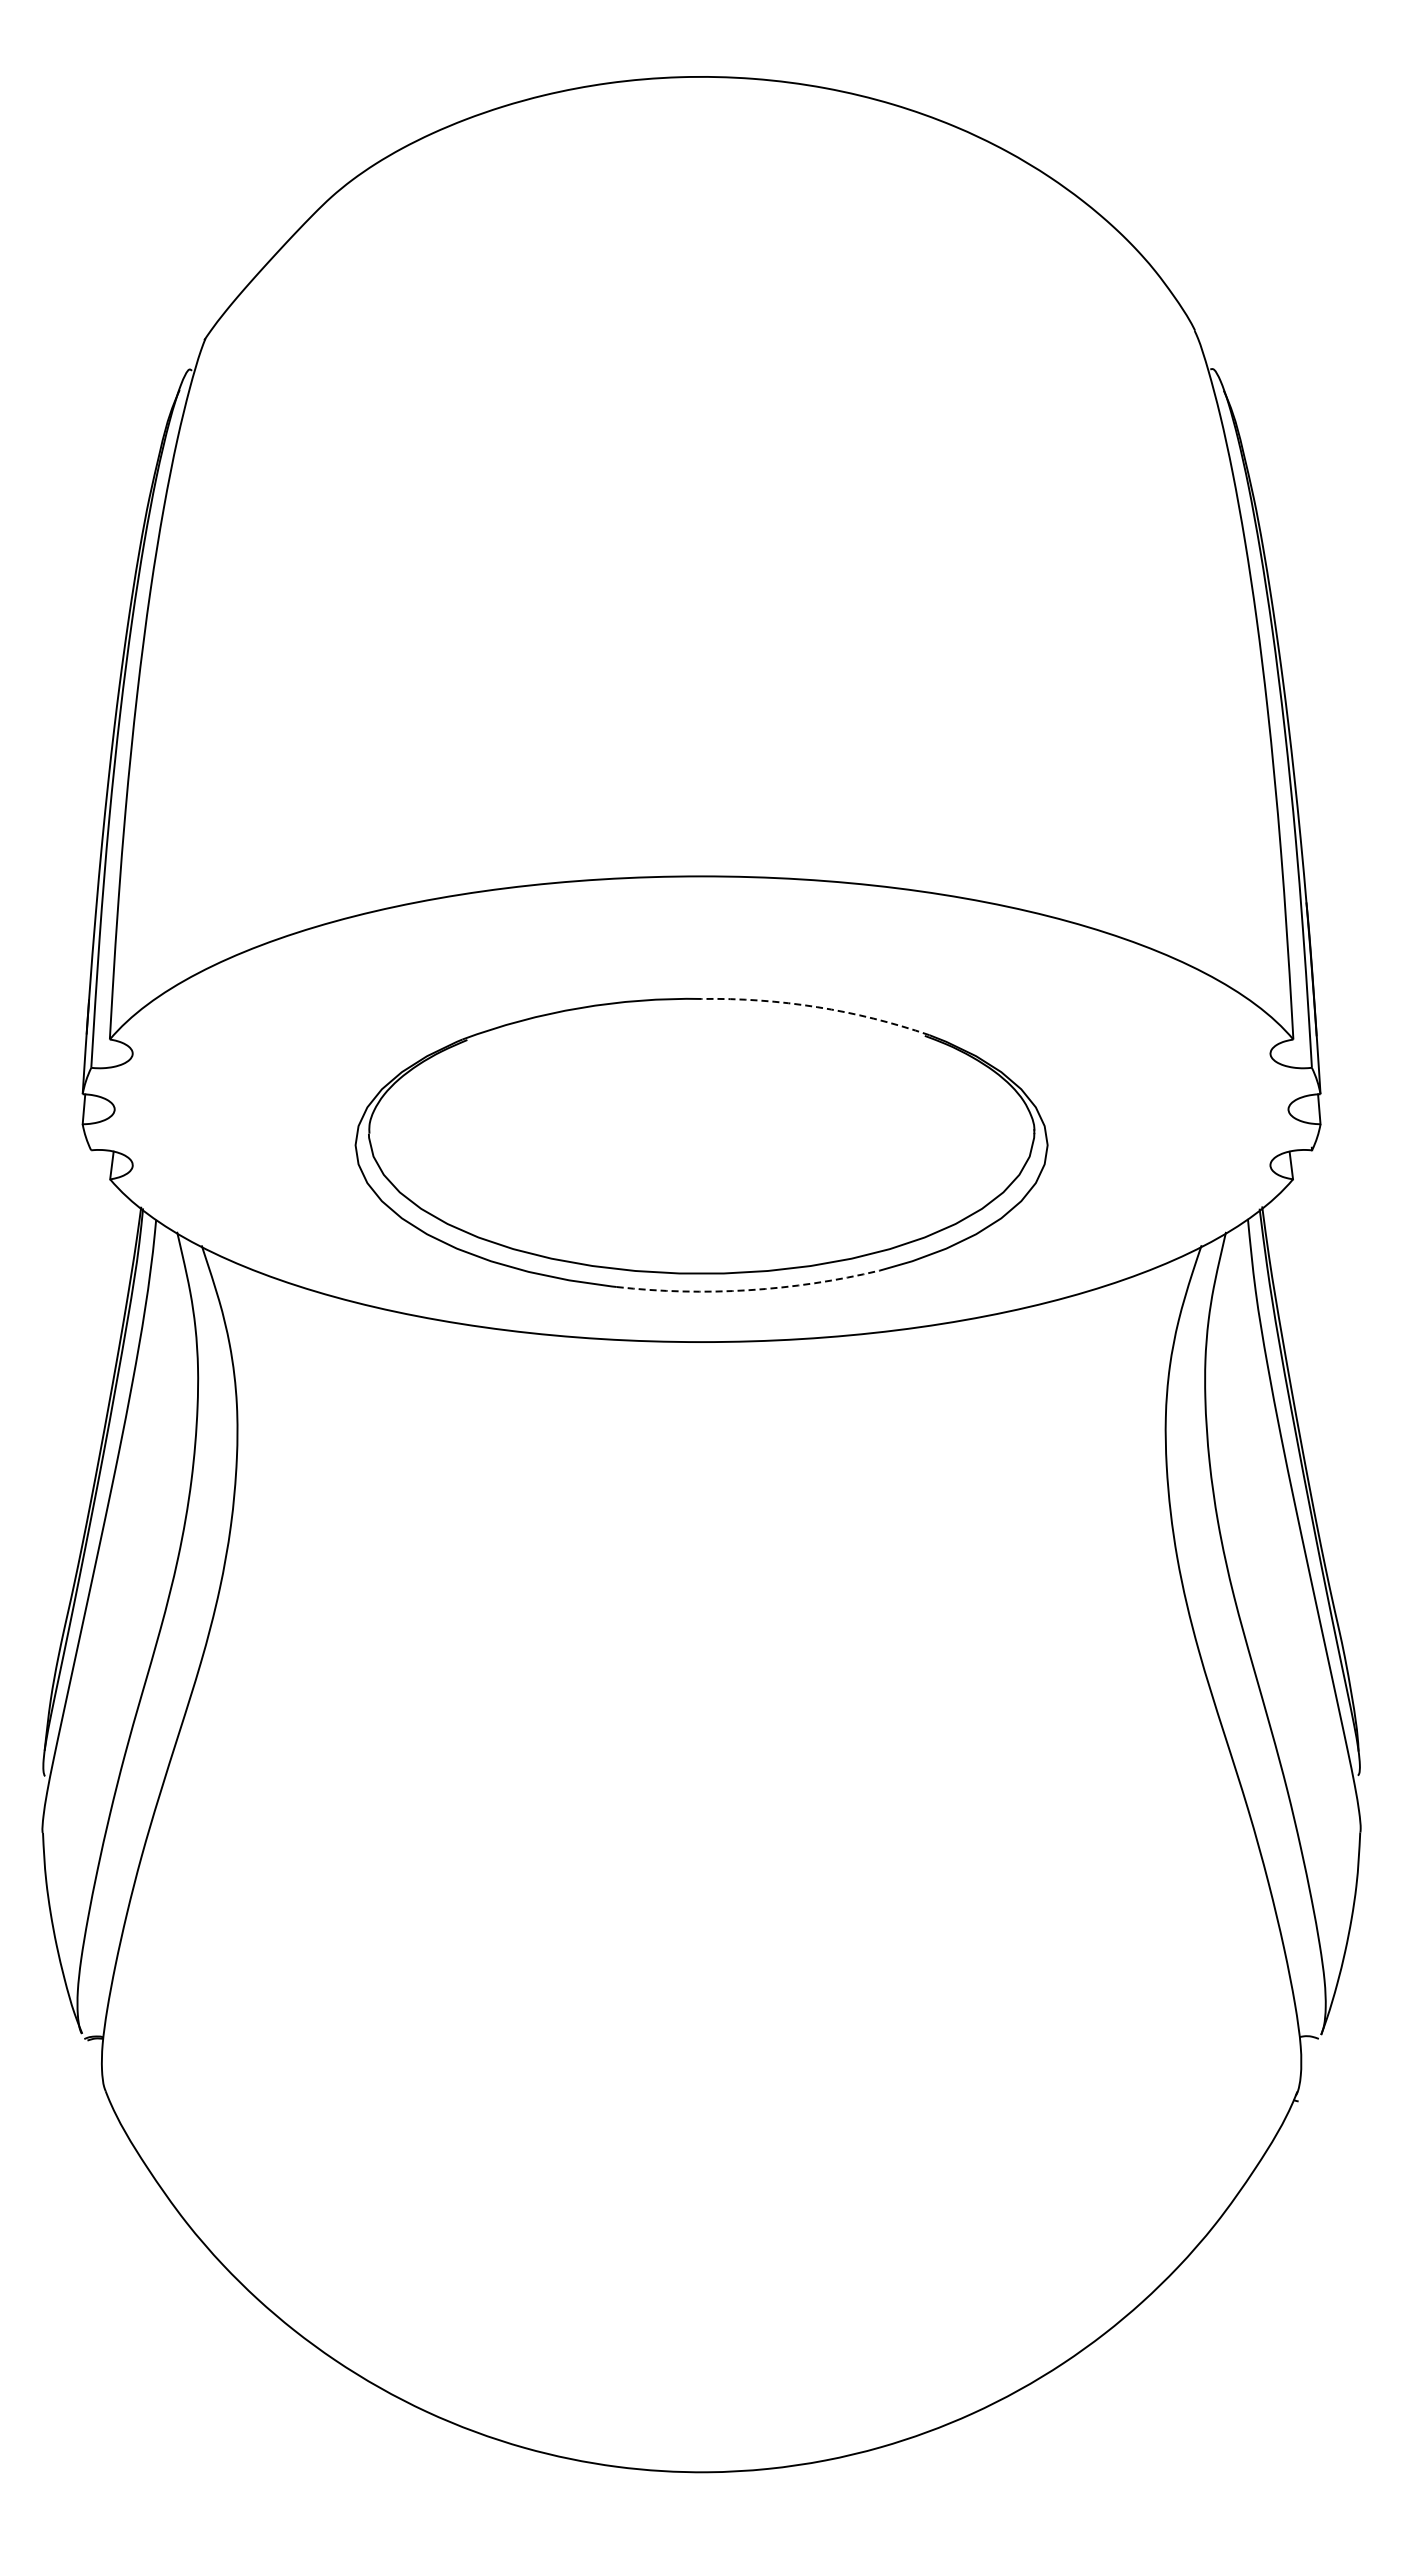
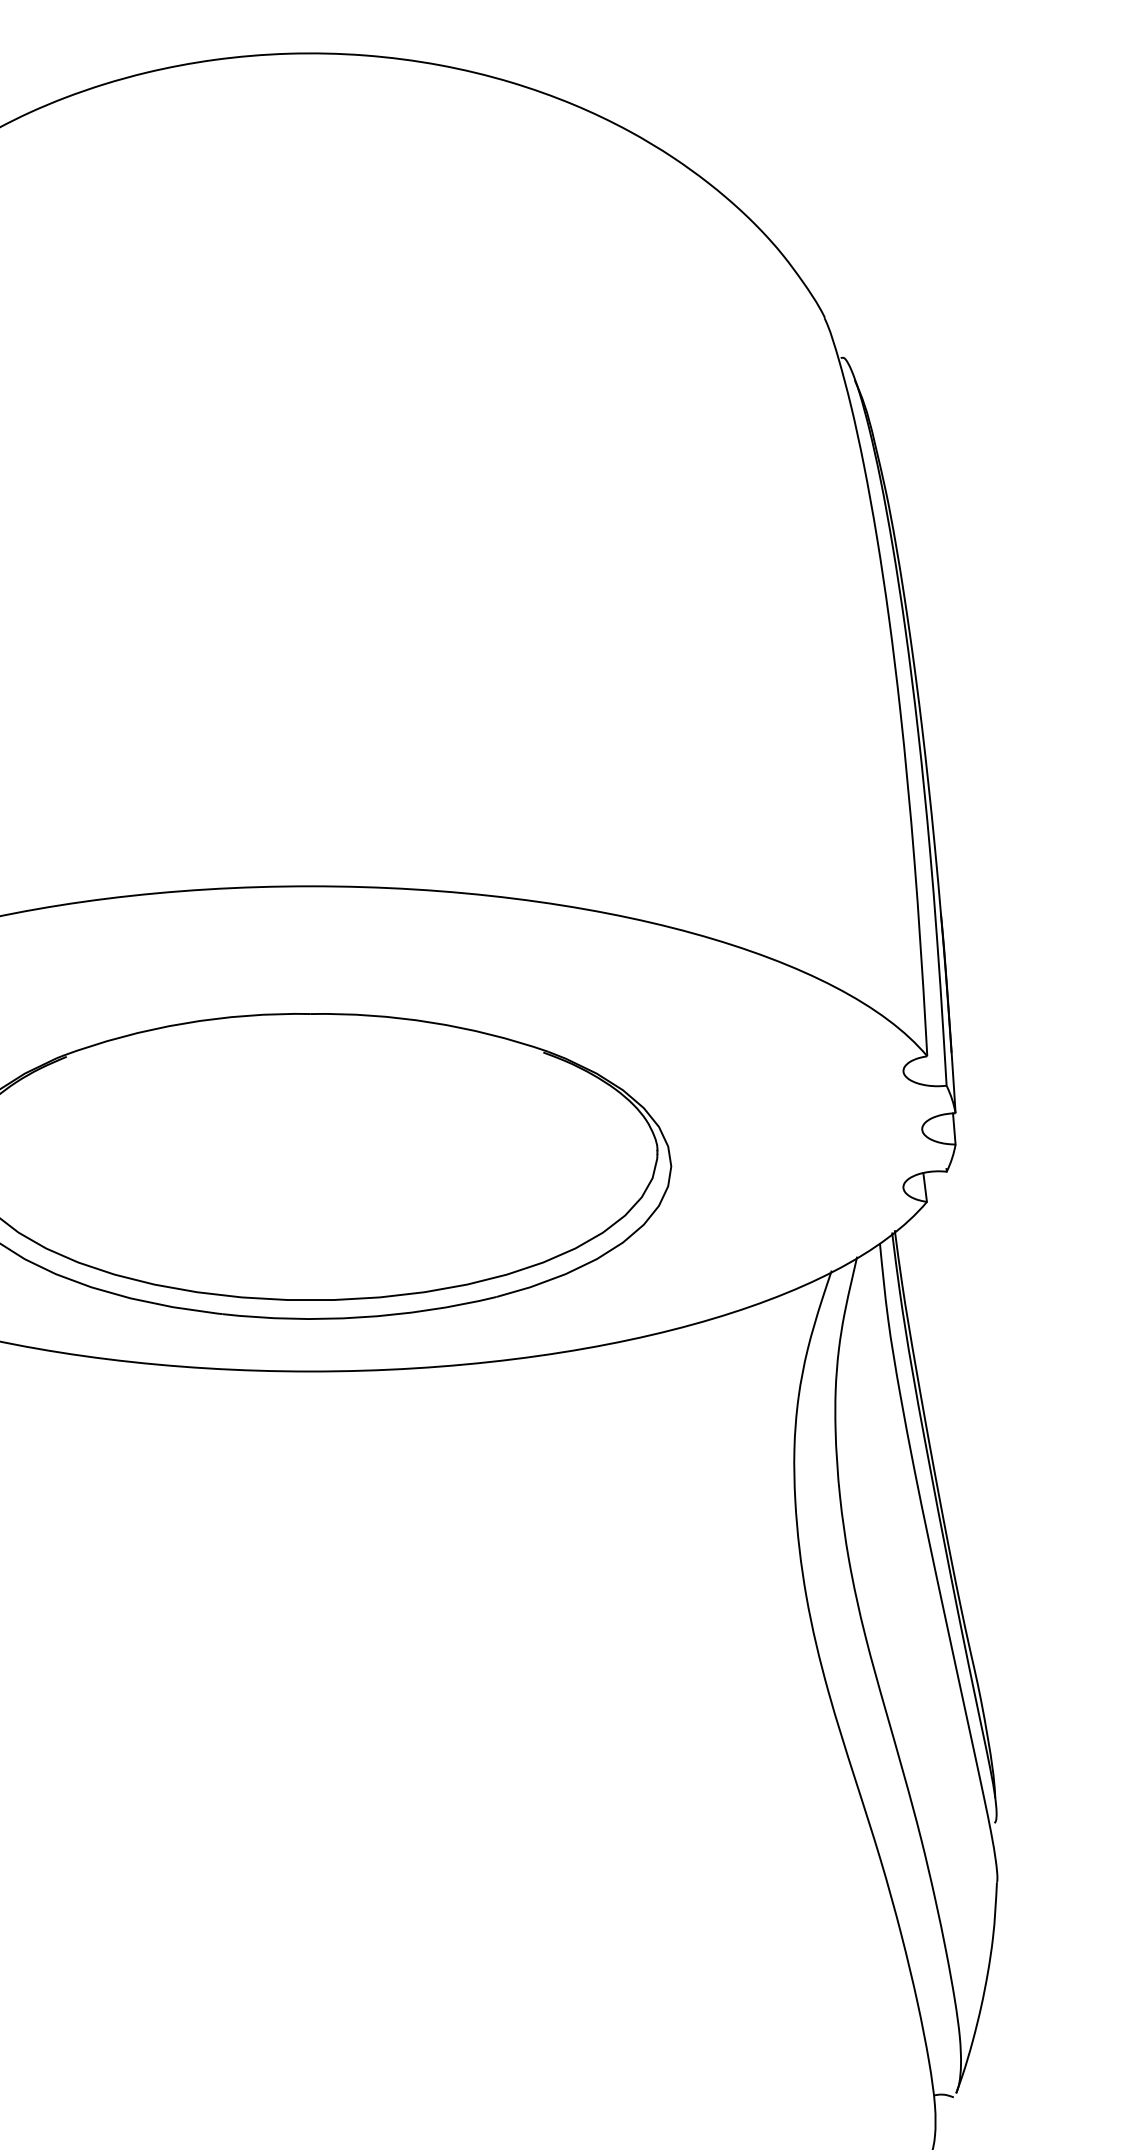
arc: (817, 1007) -> (431, 1022), dashed -> solid
arc: (748, 1290) -> (359, 1317), dashed -> solid

